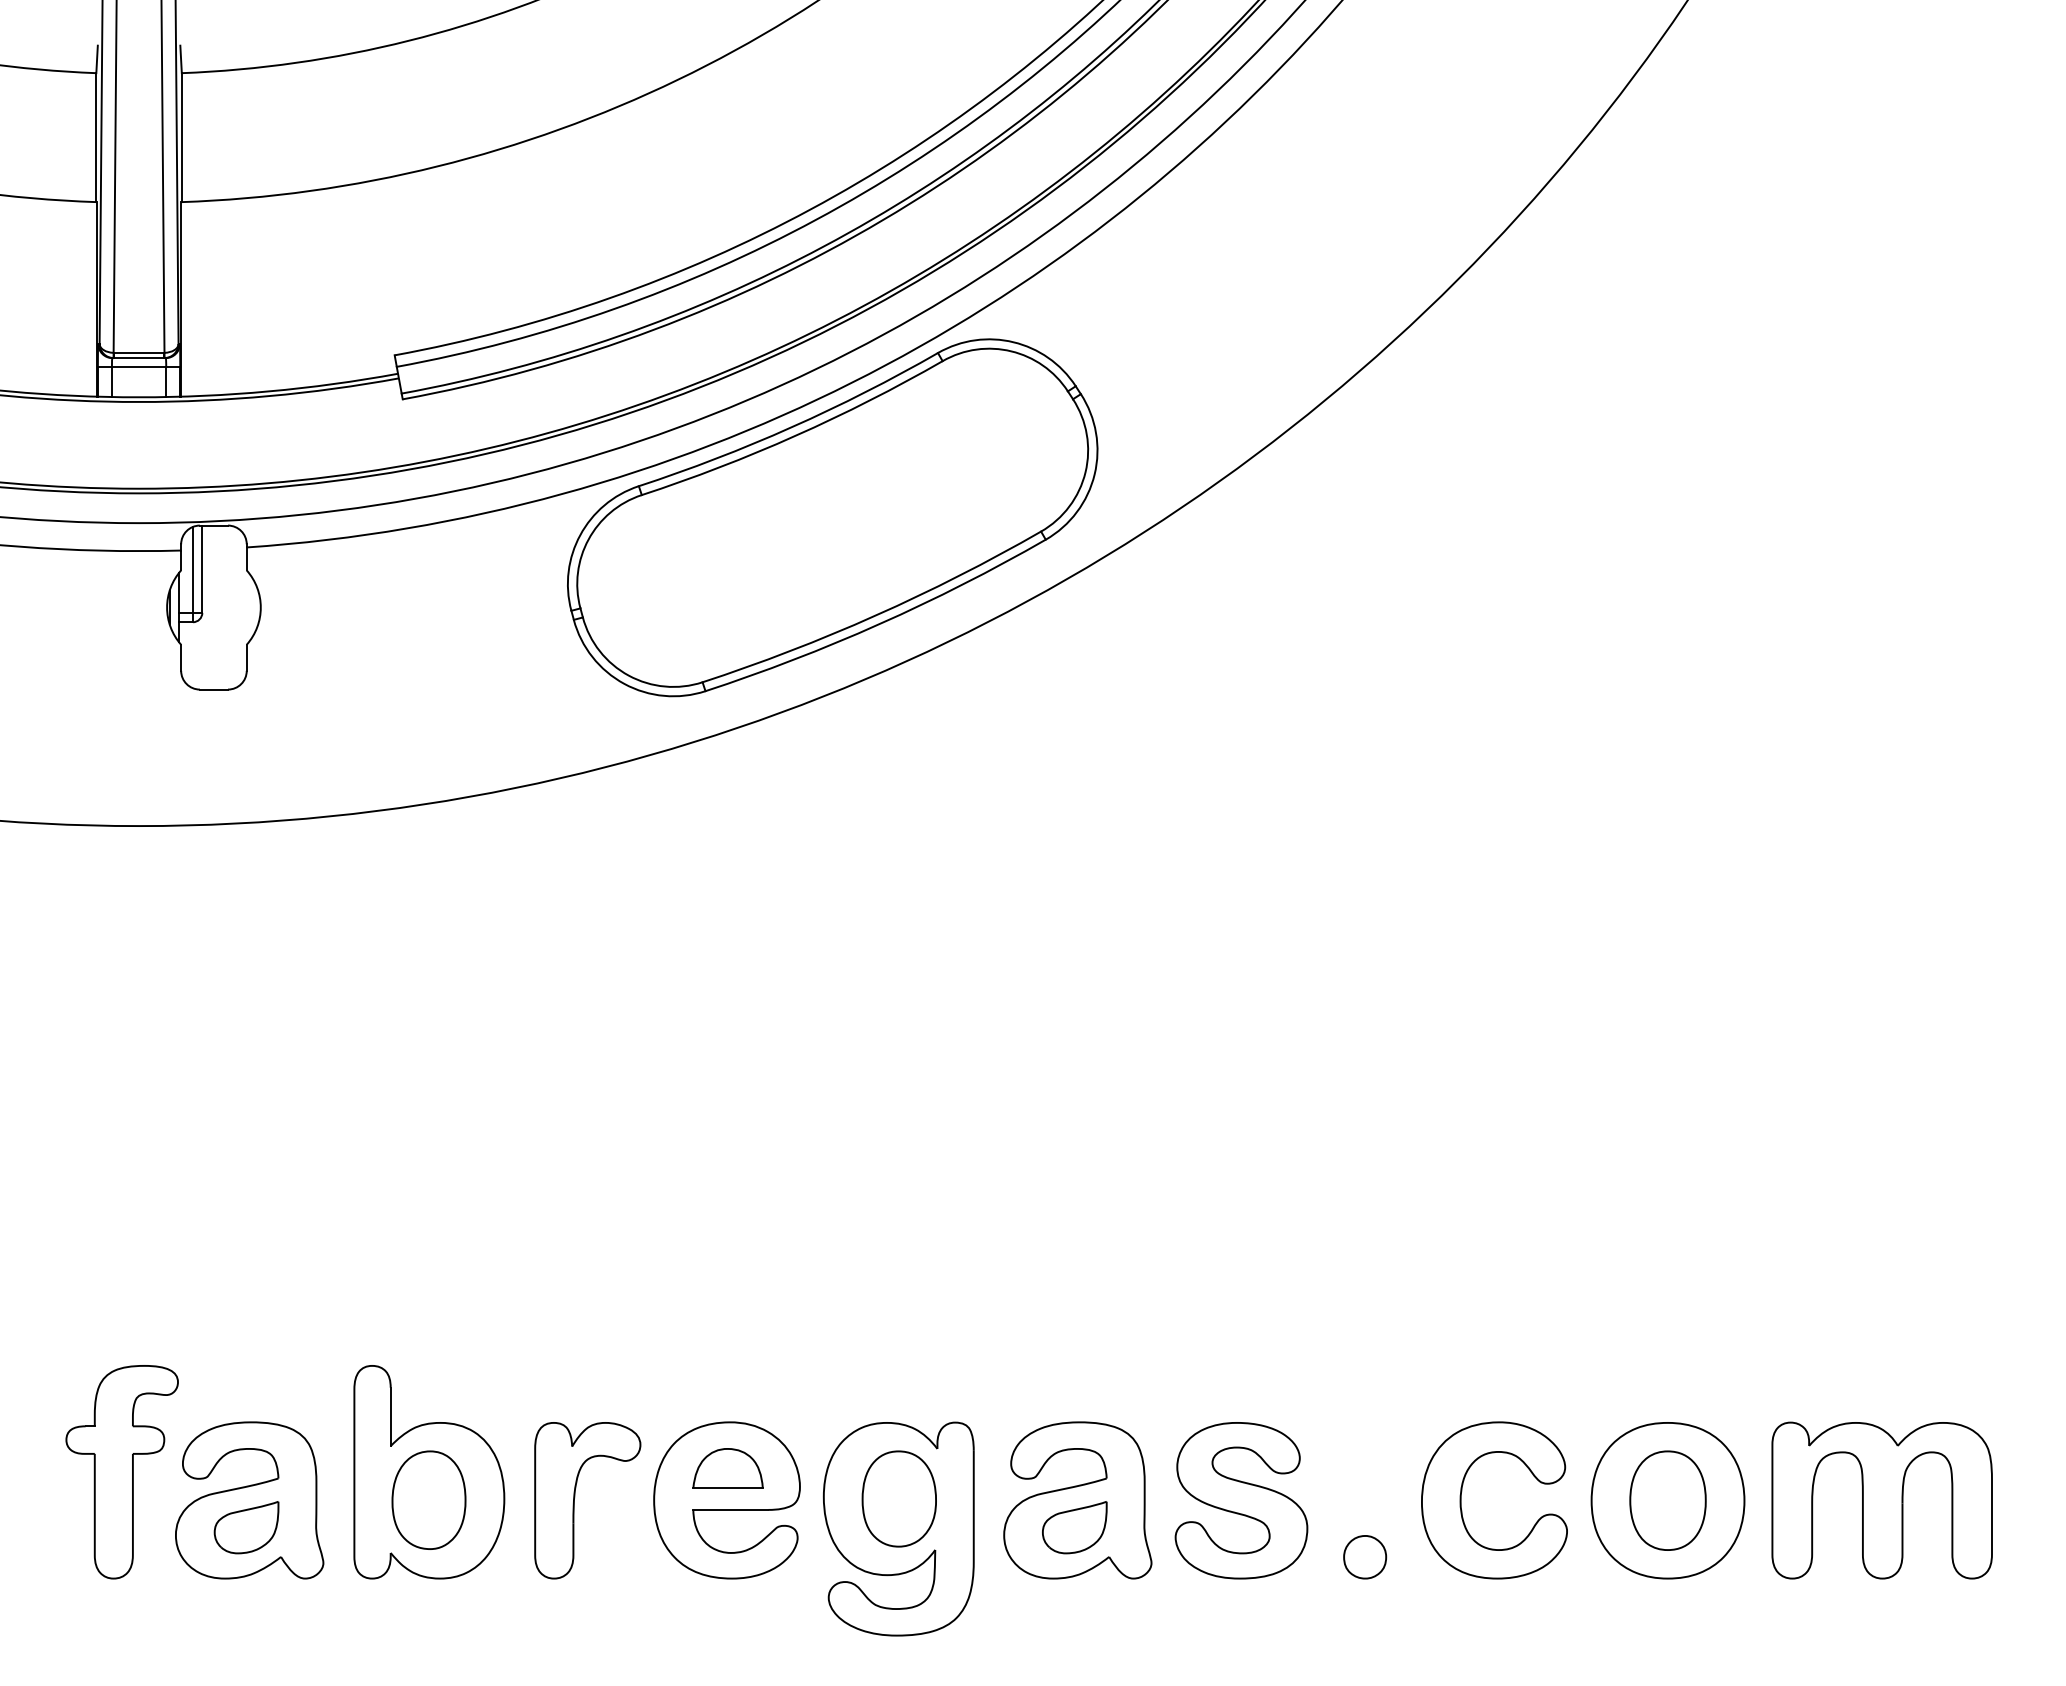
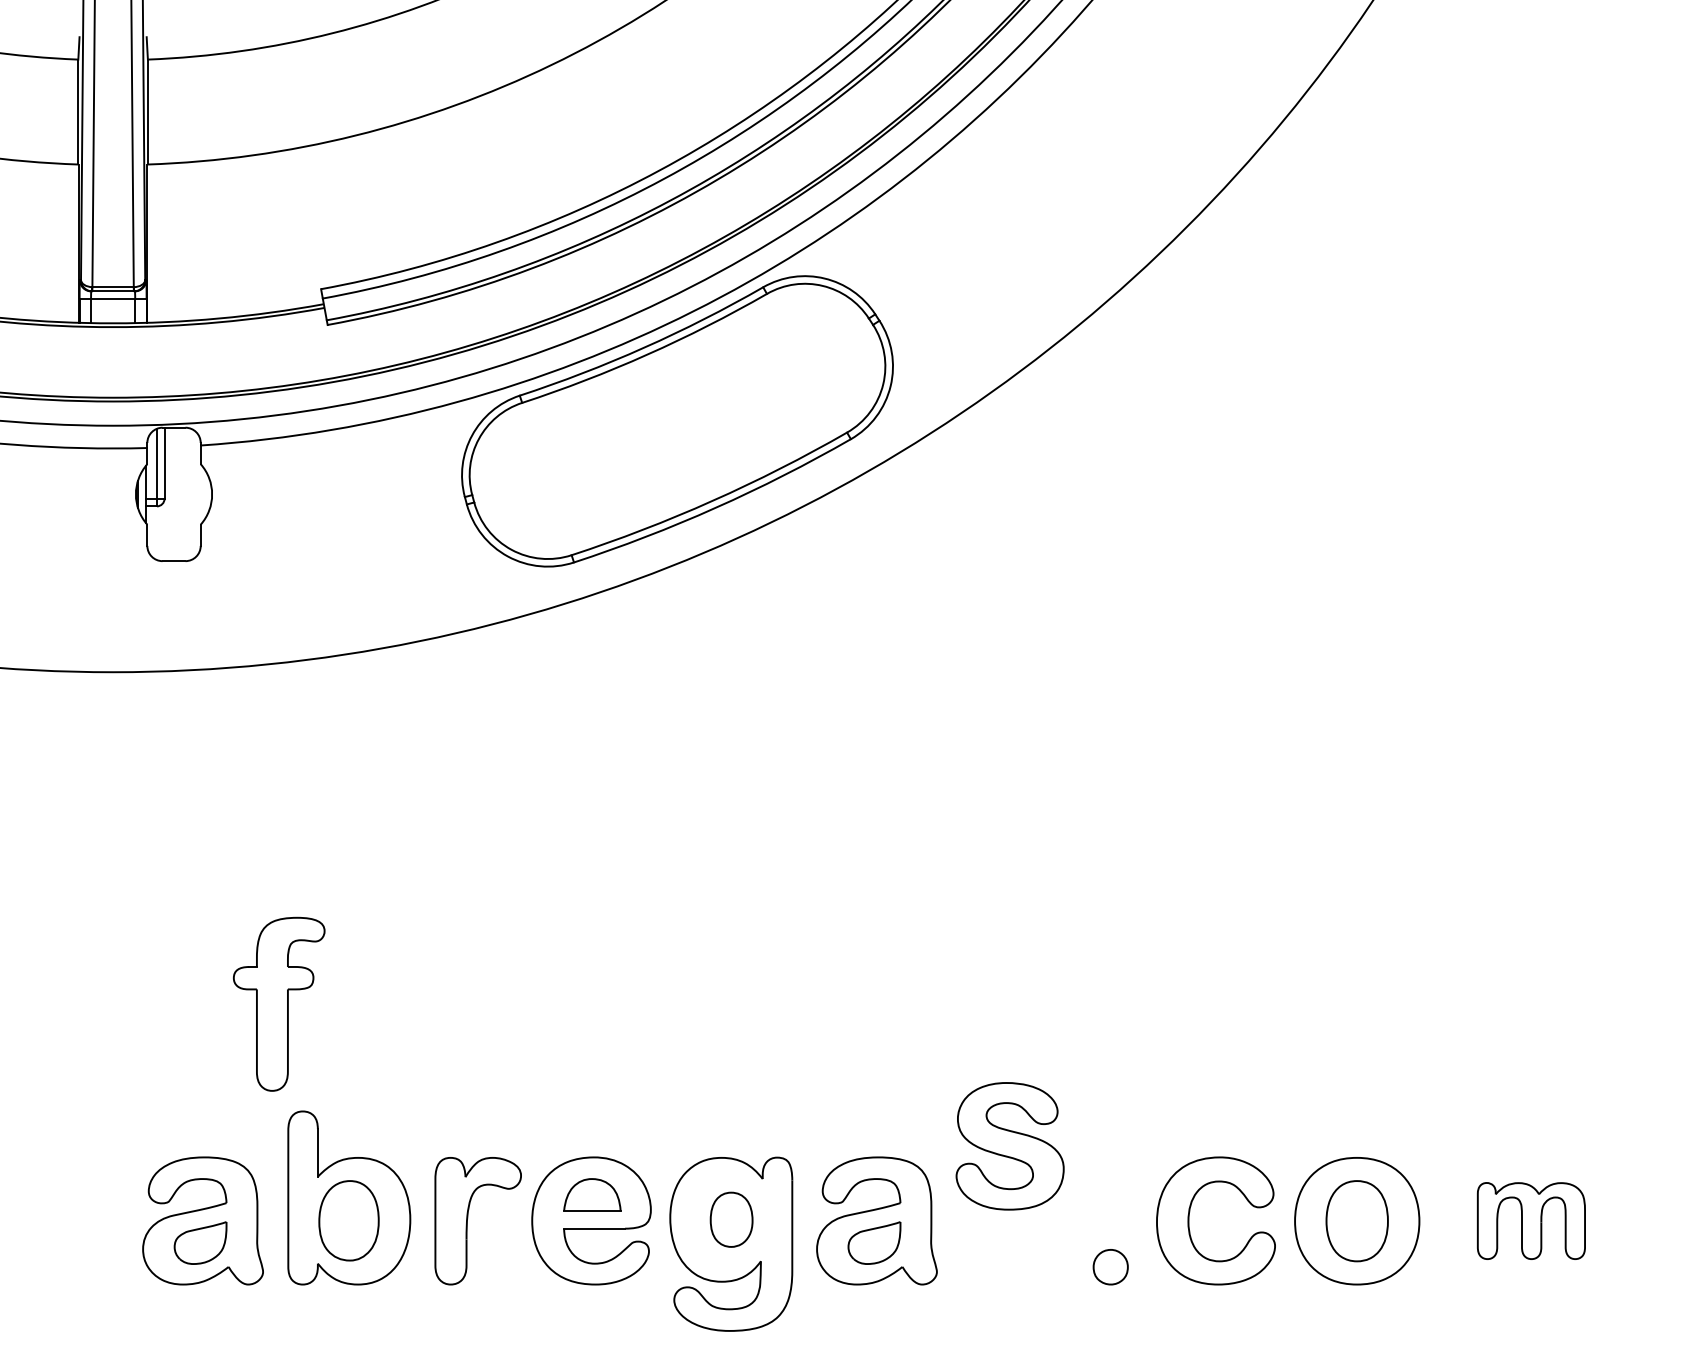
part: (121, 1472) -> (278, 1004), moved
part: (898, 1498) -> (731, 1219), size x0.7
part: (1241, 1500) -> (1010, 1146), moved
part: (1881, 1500) -> (1530, 1221), size x0.6

